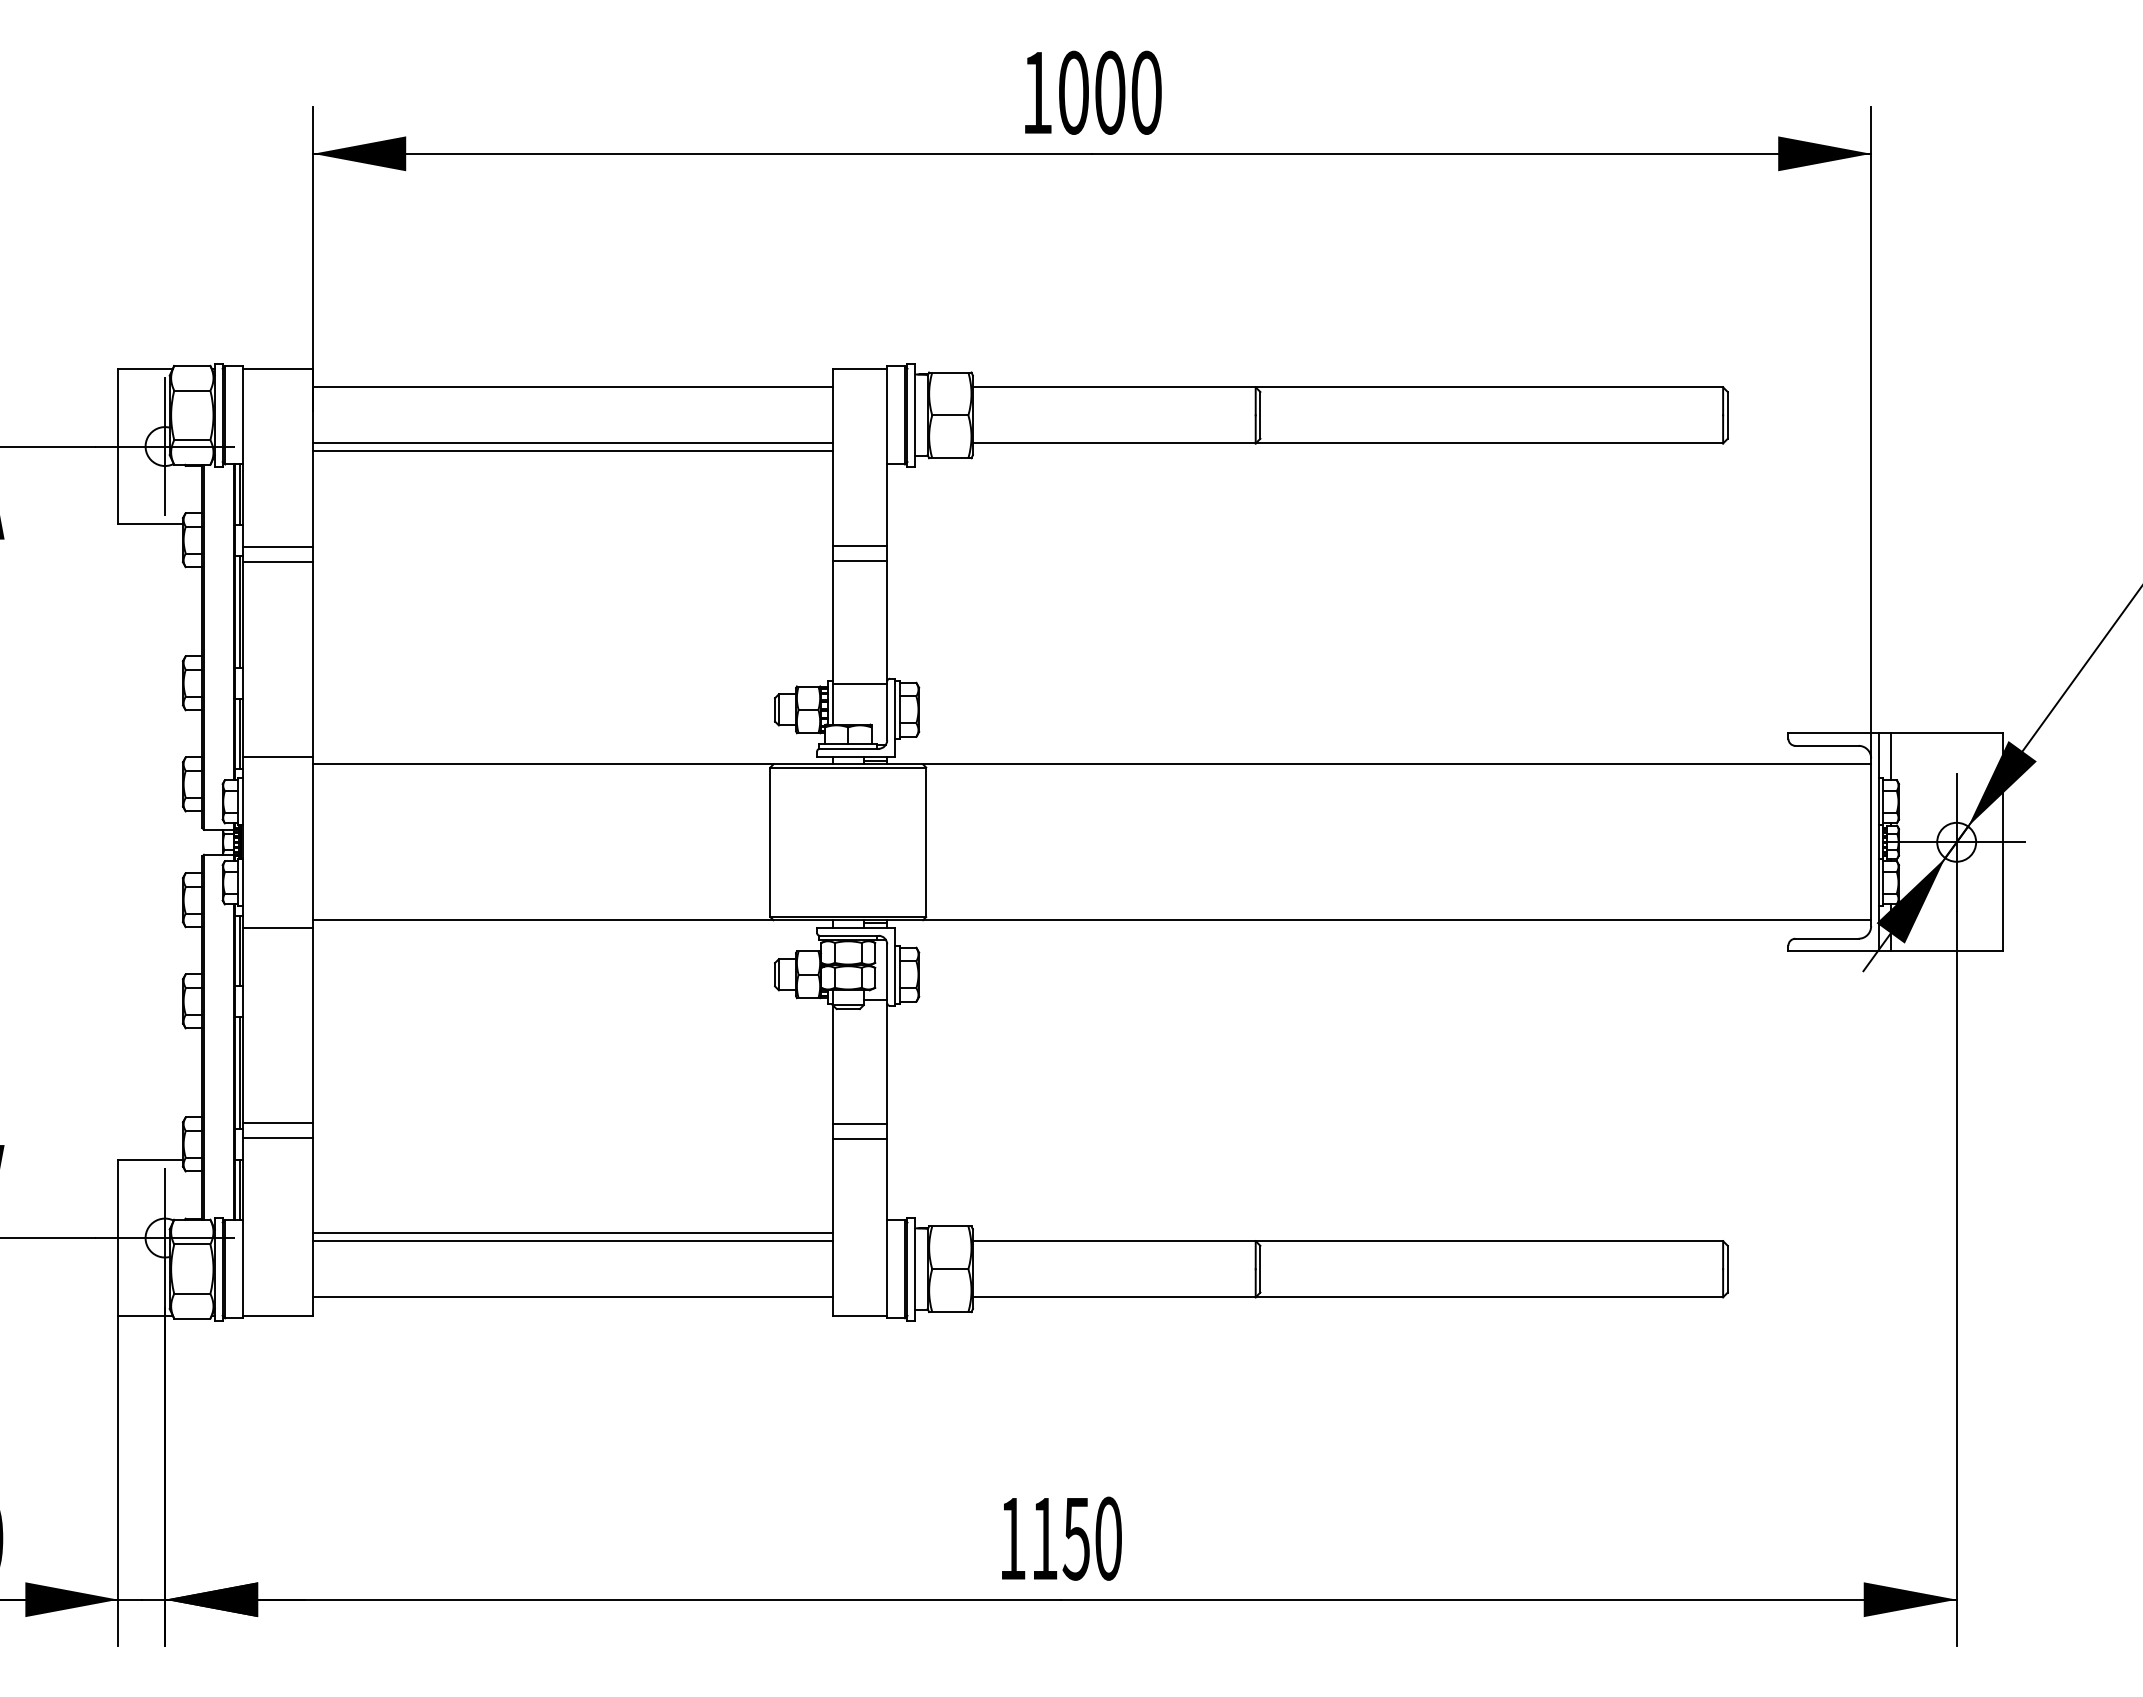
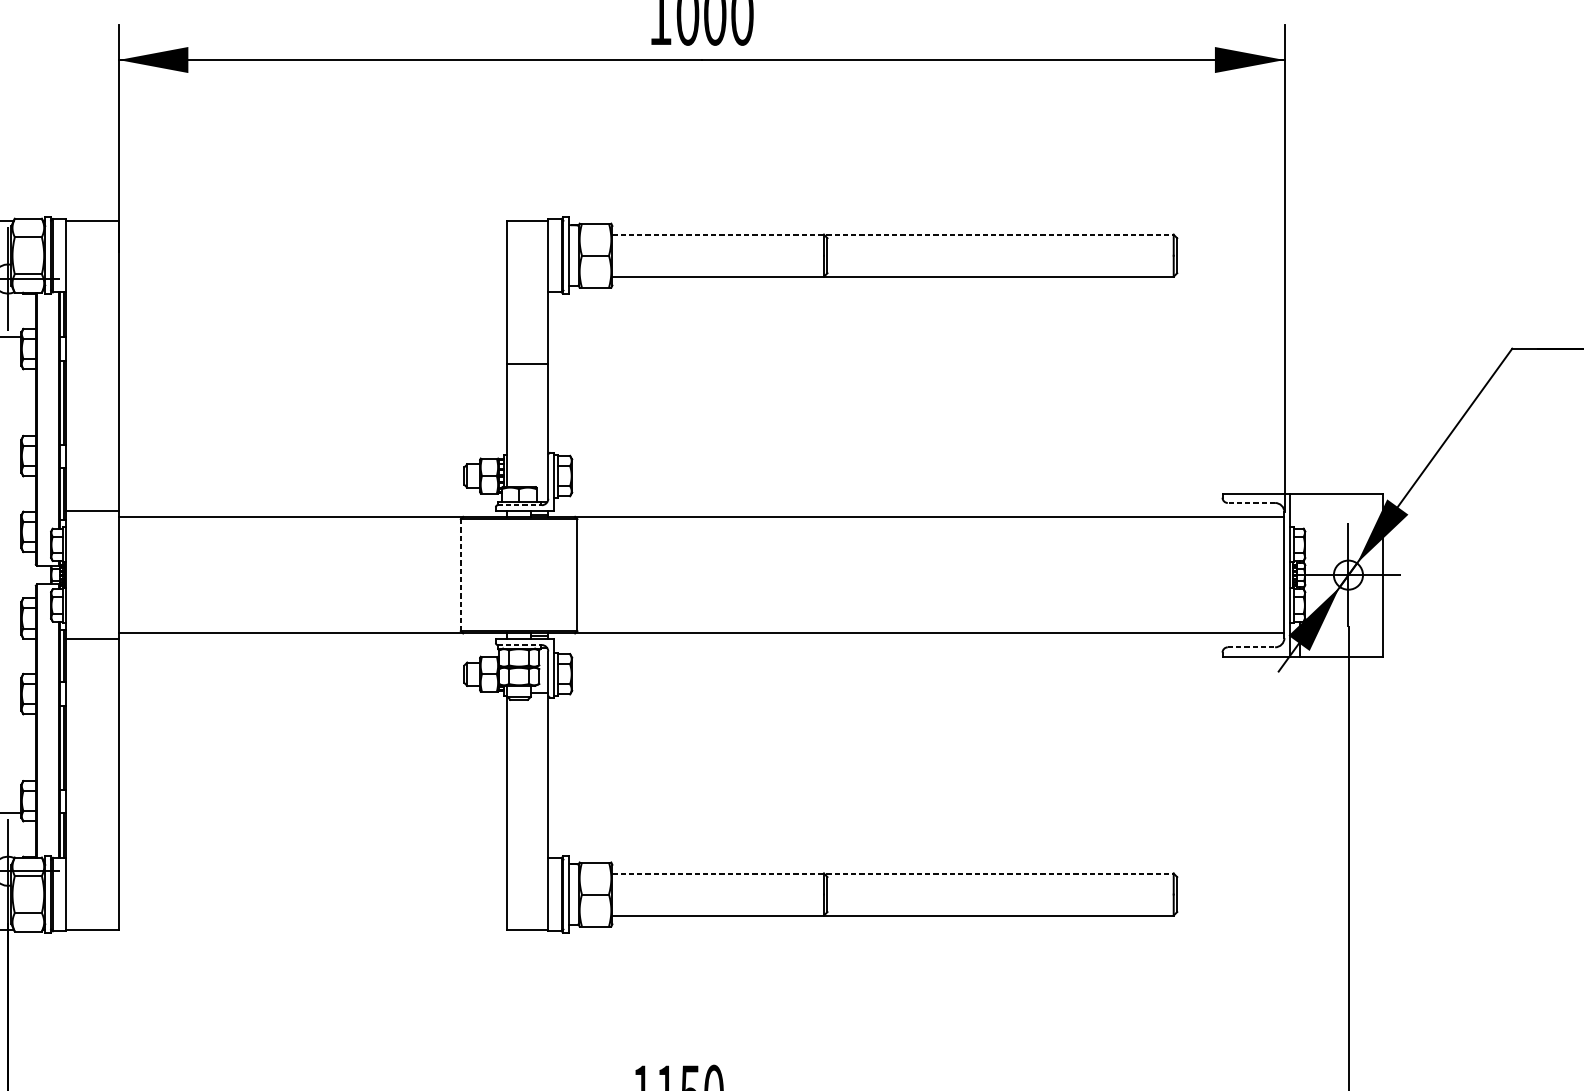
line: (572, 387) -> (312, 234), removed
line: (1348, 387) -> (893, 234), solid -> dashed
line: (572, 443) -> (312, 276), removed
line: (572, 451) -> (312, 282), removed
line: (859, 545) -> (527, 353), removed
line: (277, 546) -> (92, 353), removed
line: (277, 561) -> (92, 365), removed
line: (859, 684) -> (527, 457), removed
line: (1827, 745) -> (1251, 502), solid -> dashed
line: (849, 748) -> (520, 504), solid -> dashed
line: (1891, 756) -> (1299, 510), removed
line: (770, 842) -> (460, 575), solid -> dashed
line: (849, 935) -> (520, 644), solid -> dashed
line: (1827, 938) -> (1251, 647), solid -> dashed
line: (277, 1122) -> (92, 784), removed
line: (859, 1123) -> (527, 785), removed
line: (277, 1137) -> (92, 796), removed
line: (859, 1138) -> (527, 796), removed
line: (572, 1233) -> (312, 867), removed
line: (572, 1241) -> (312, 873), removed
line: (1348, 1241) -> (893, 873), solid -> dashed
line: (572, 1297) -> (312, 915), removed

